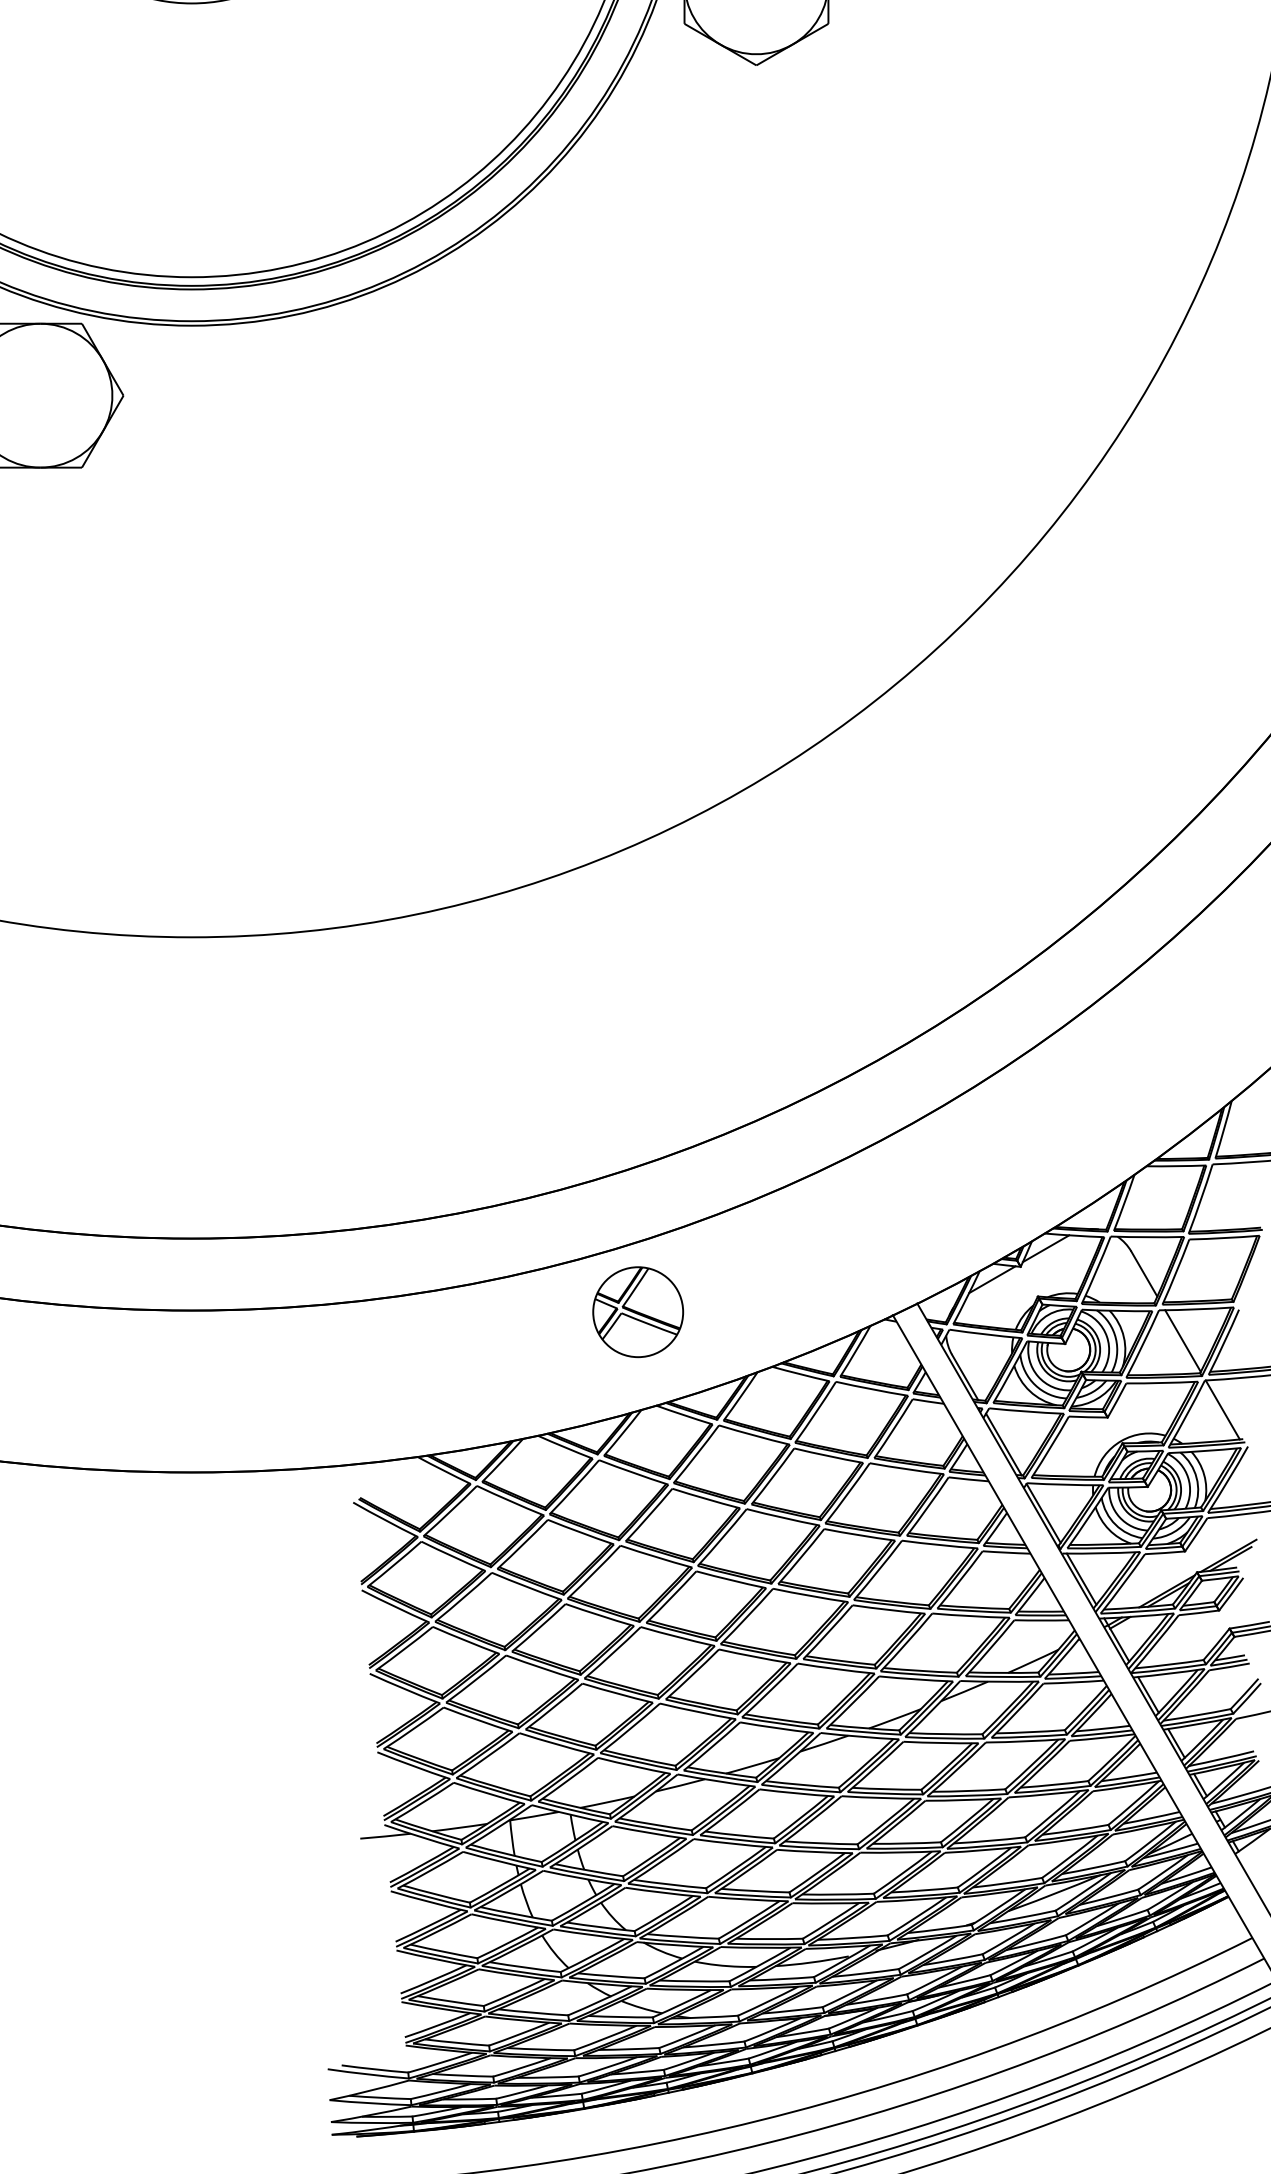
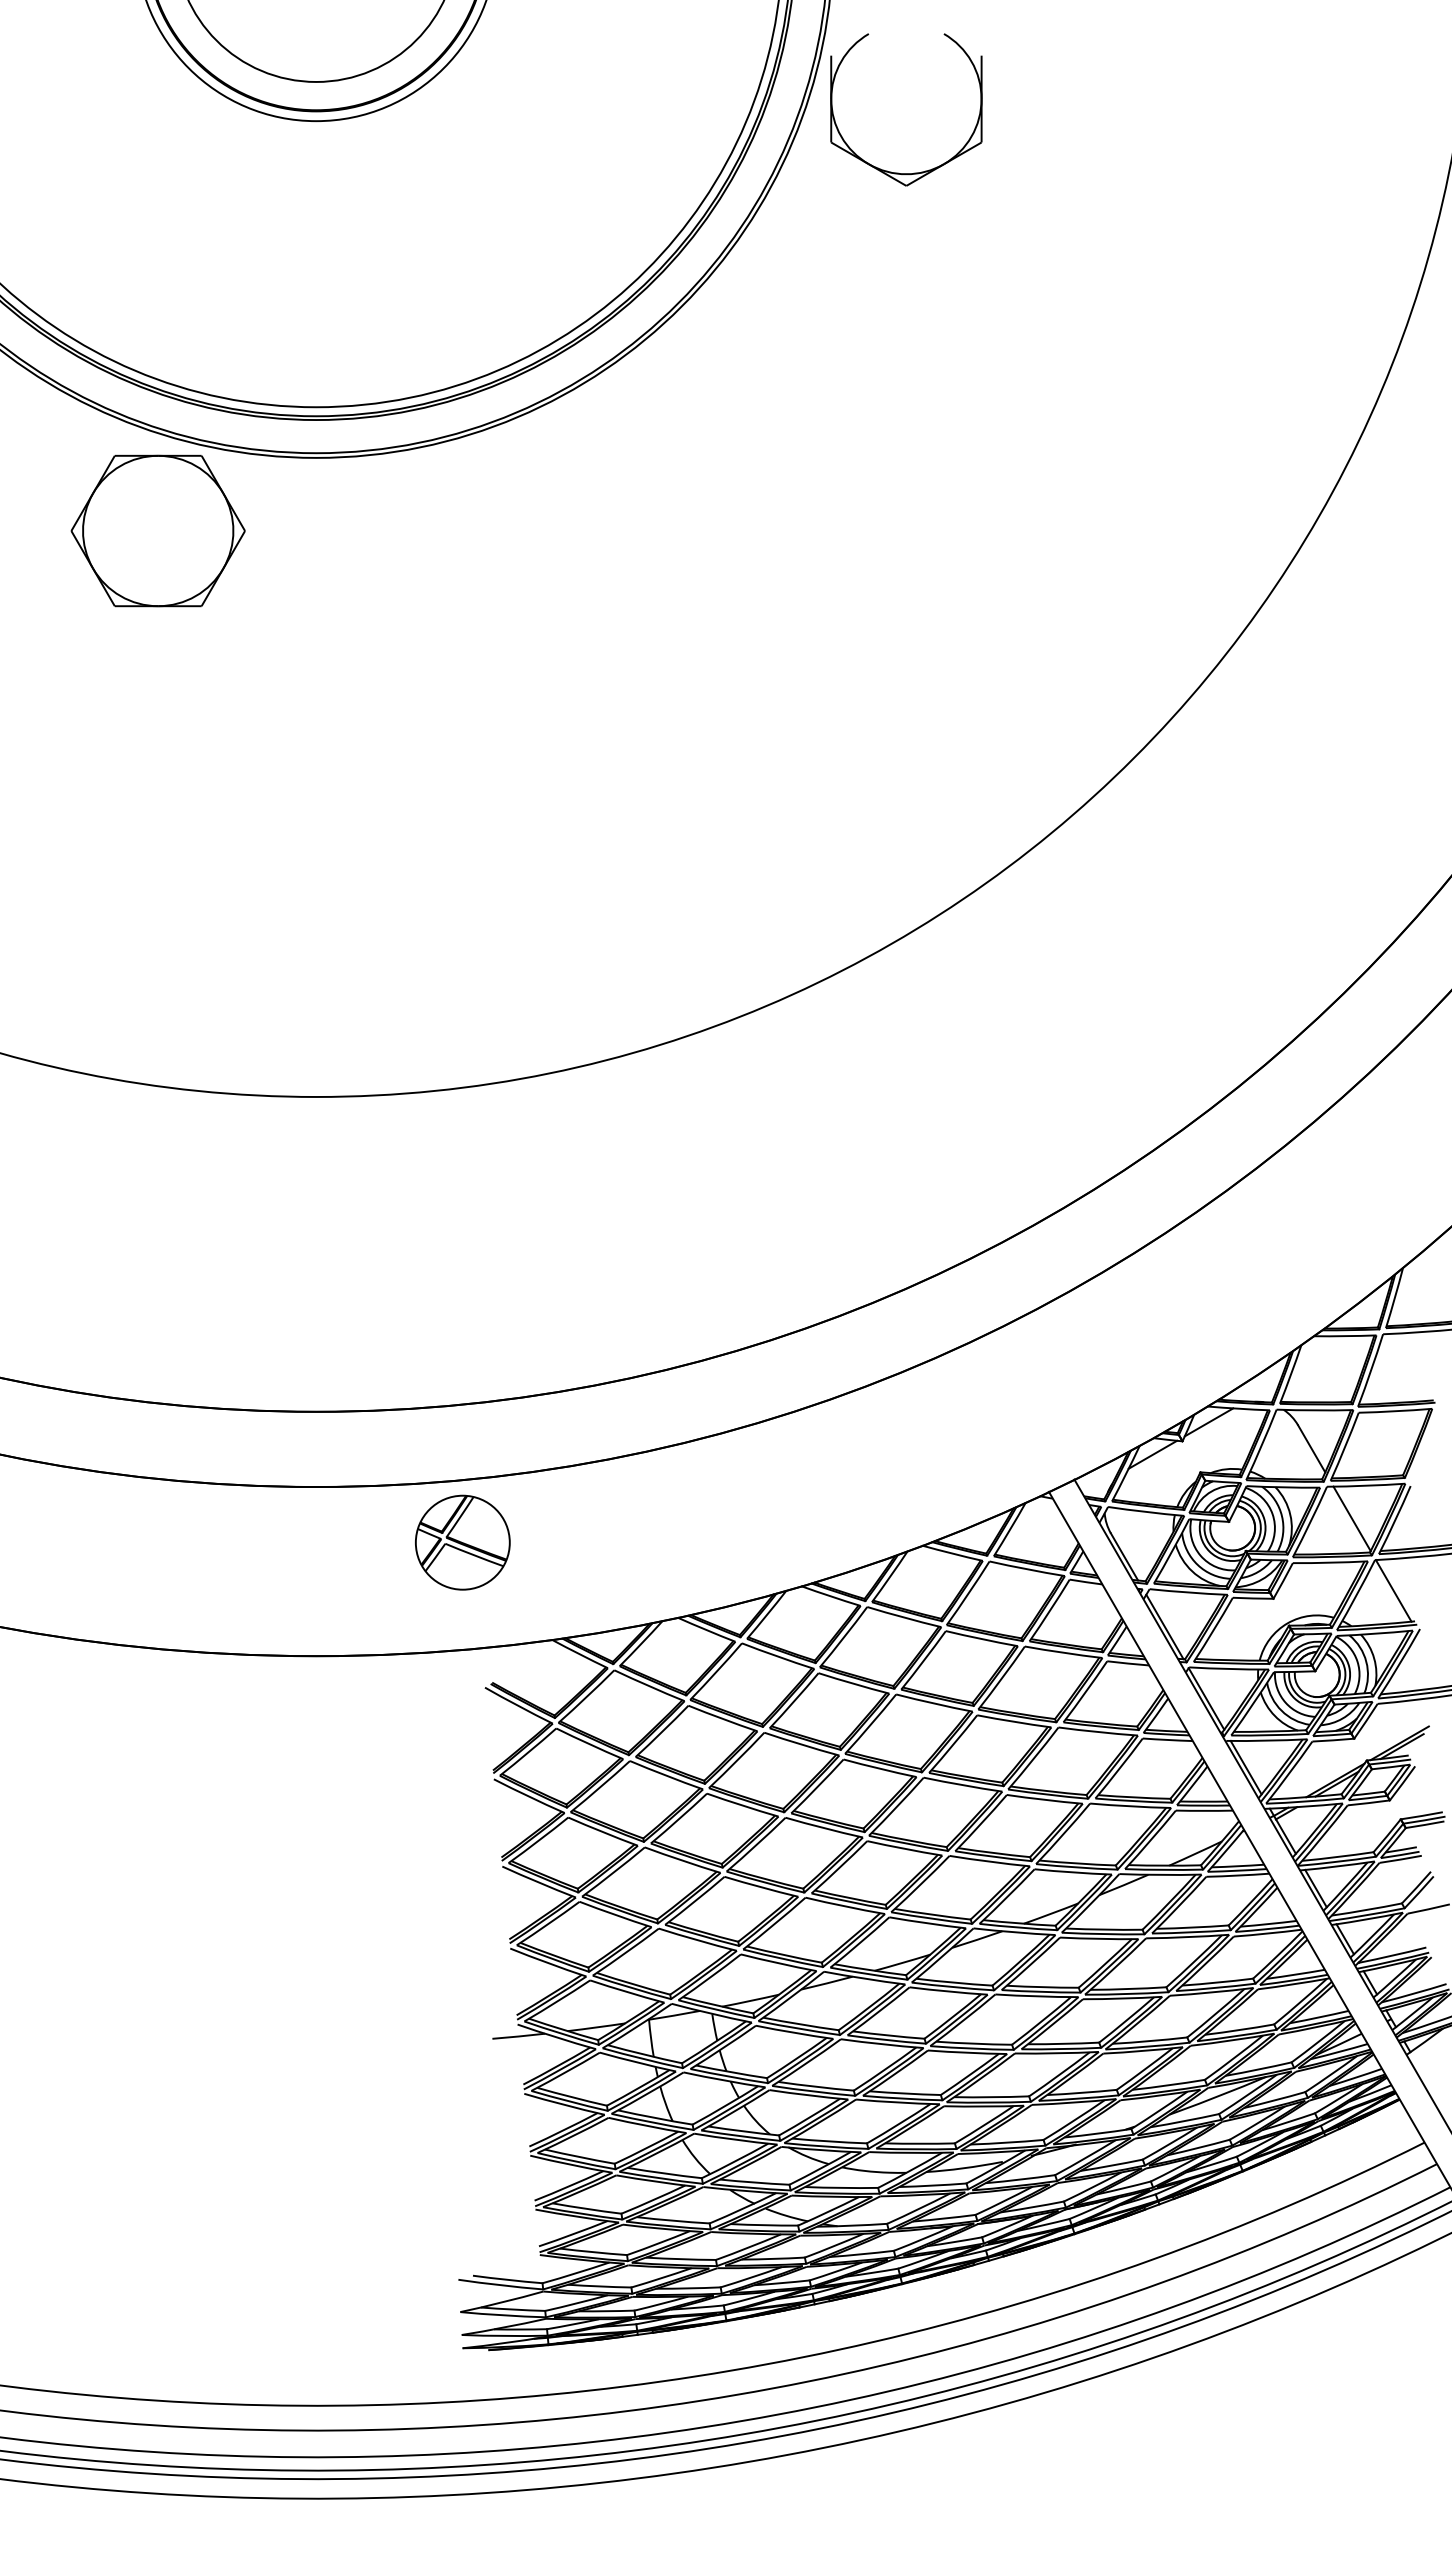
part: (637, 1312) -> (462, 1542), moved

